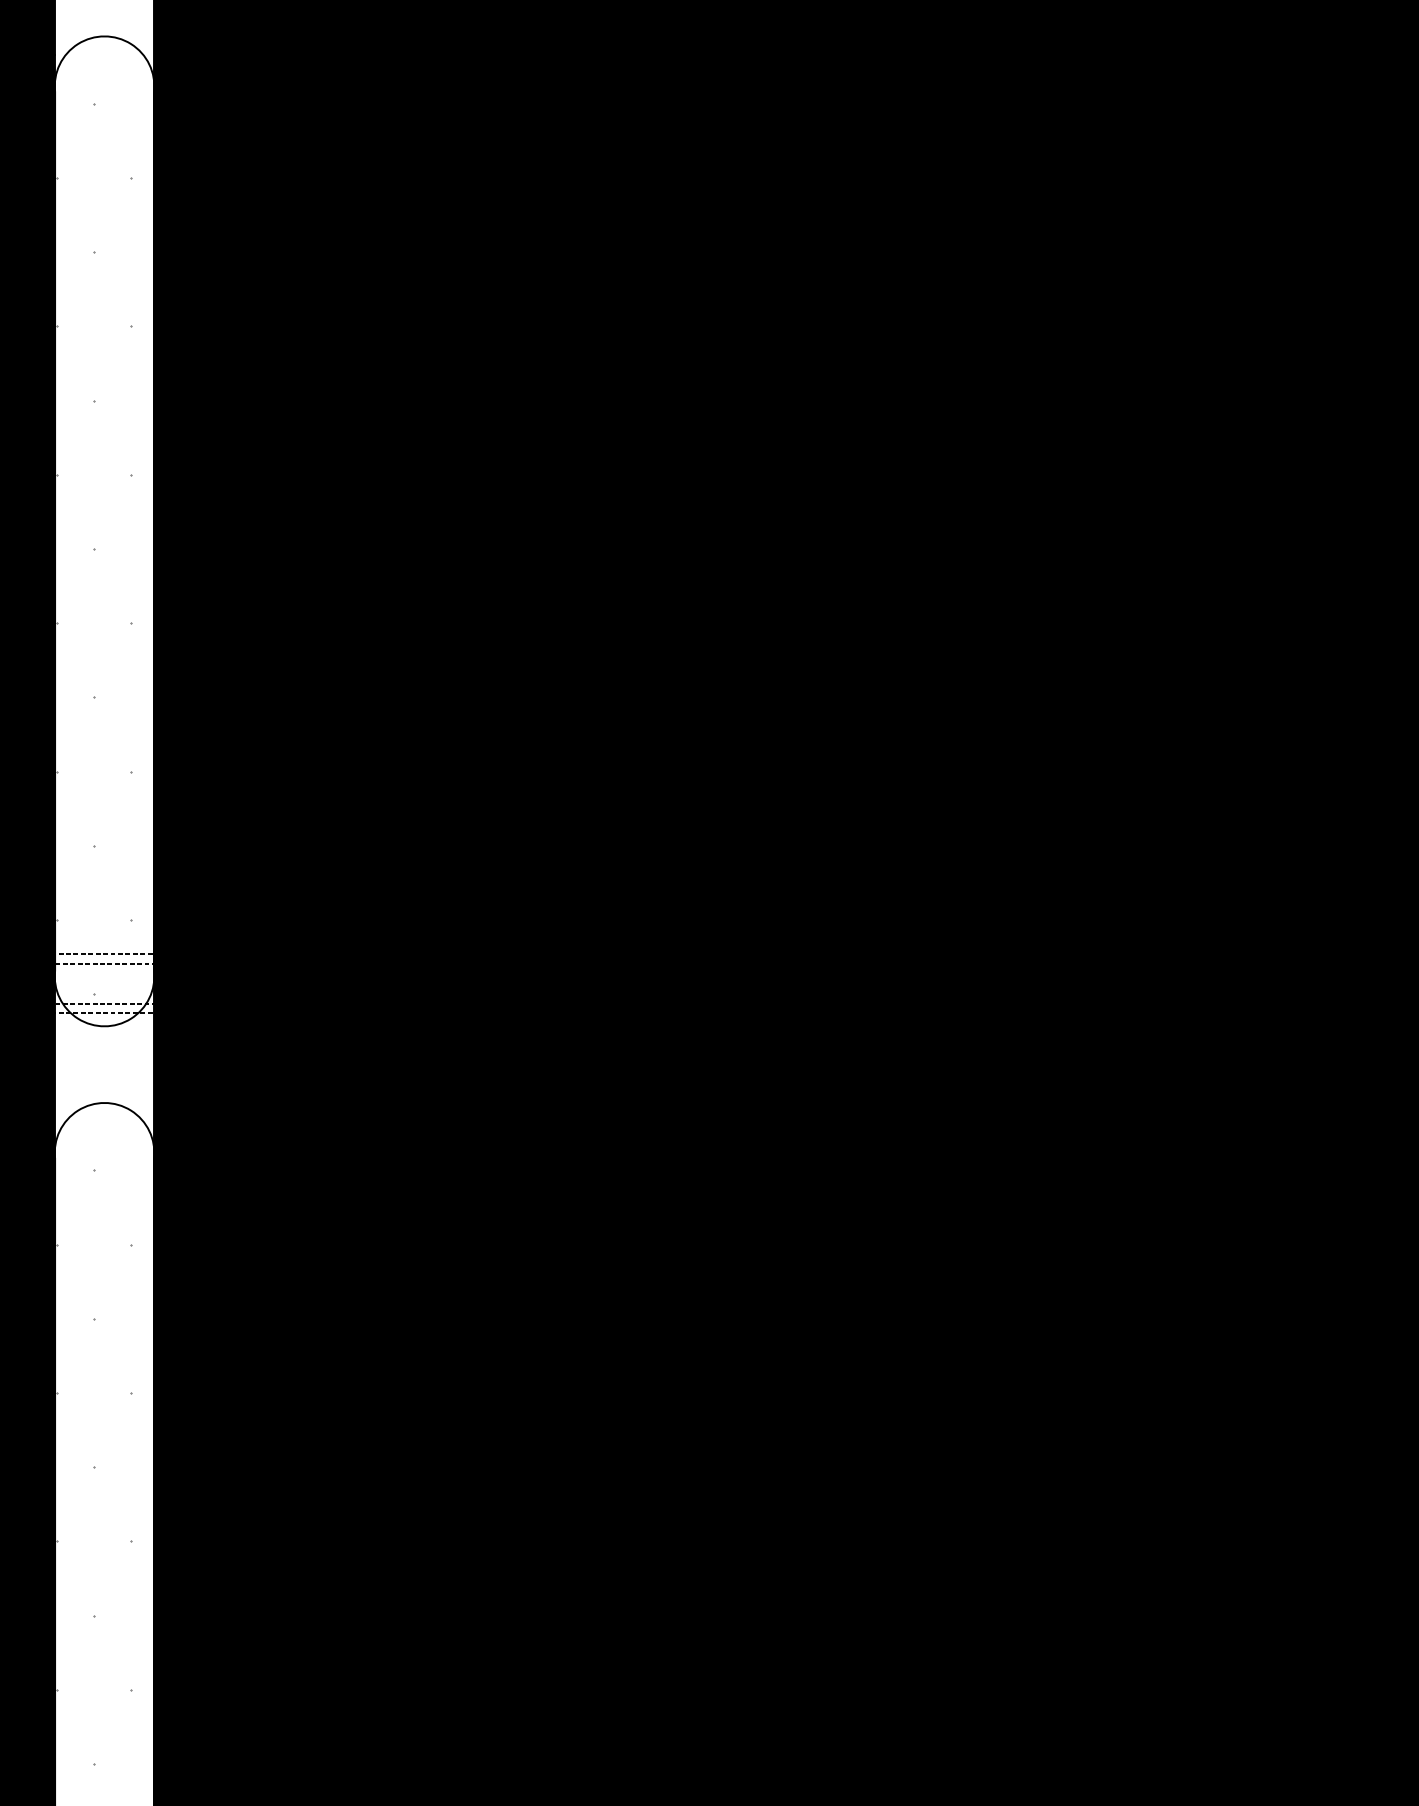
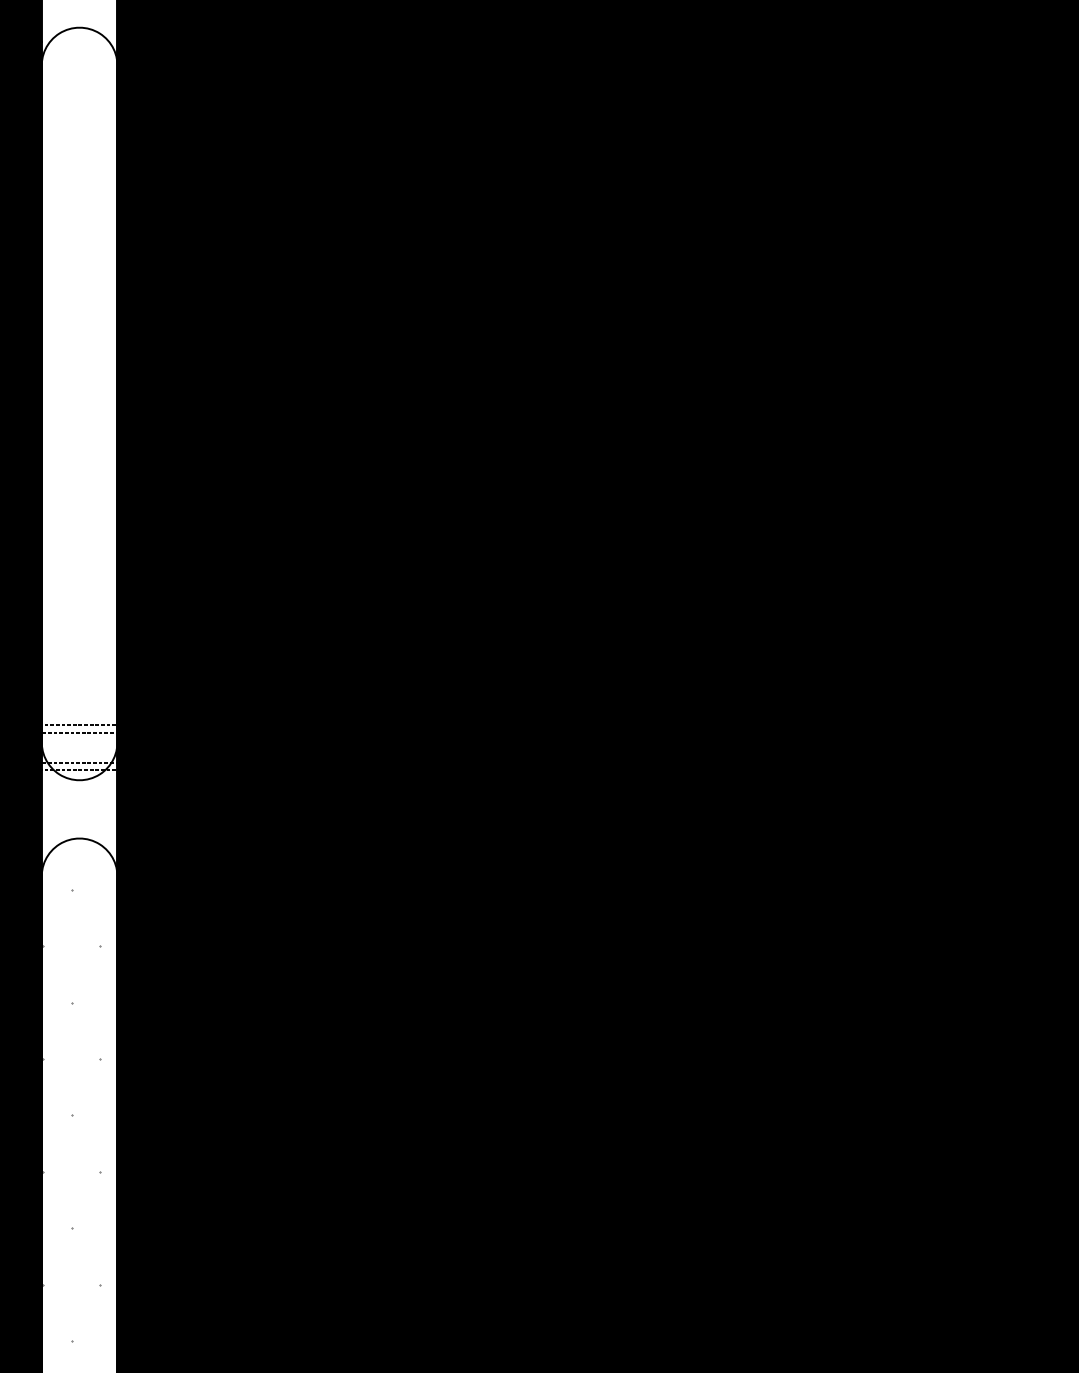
hatch: (93, 547) -> (71, 416), removed

